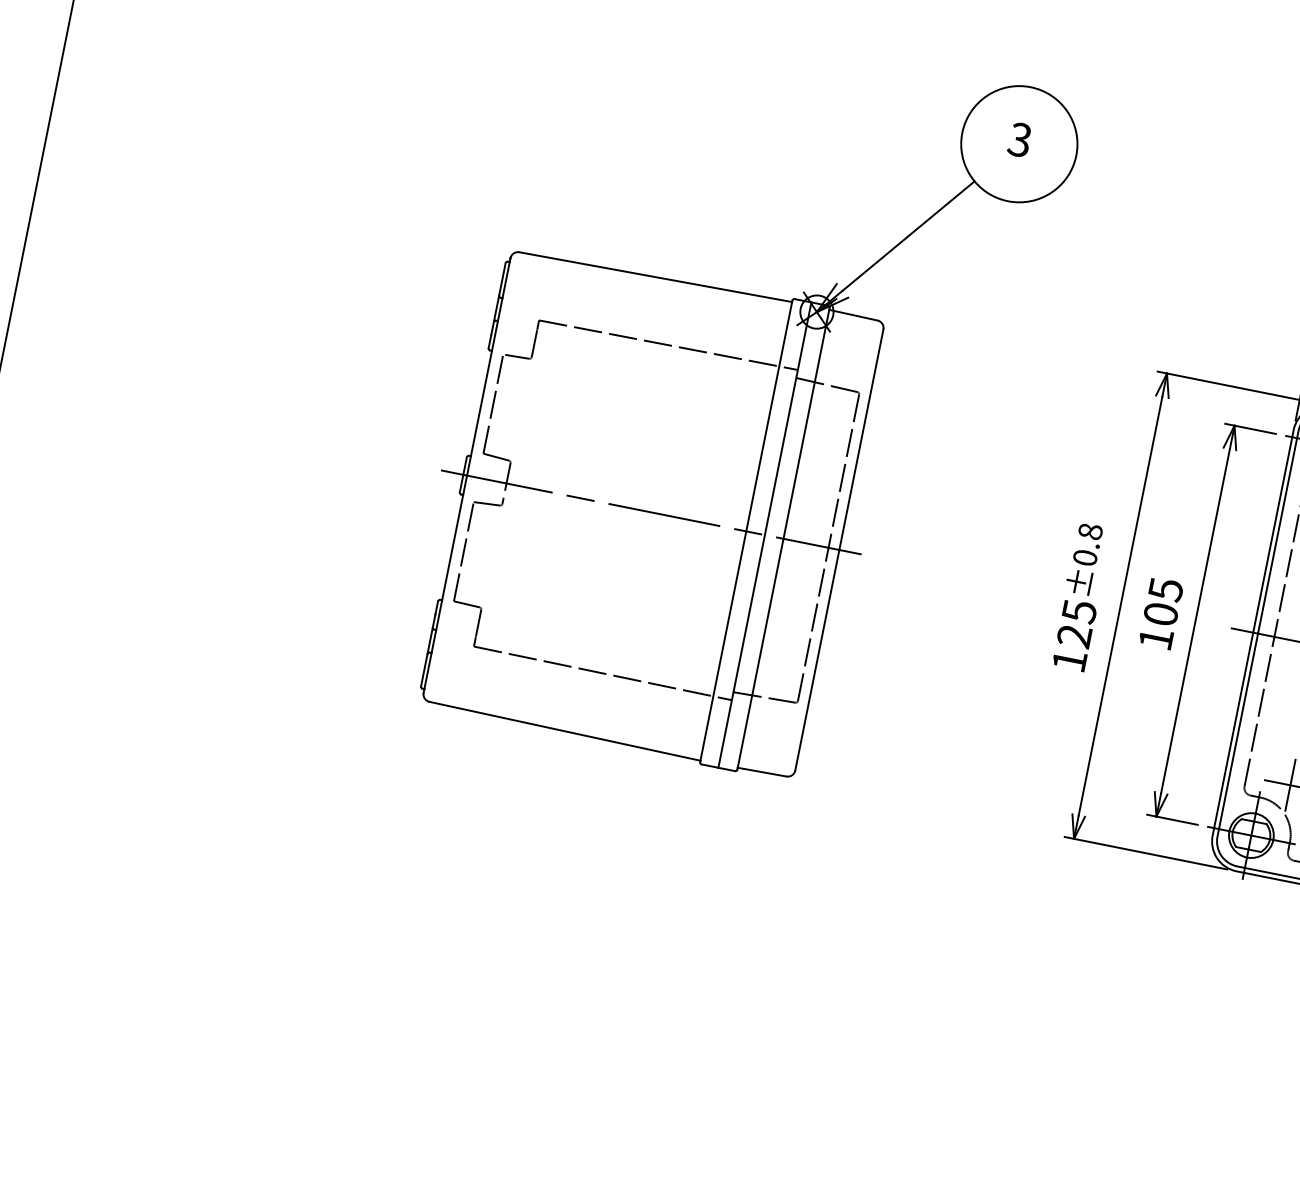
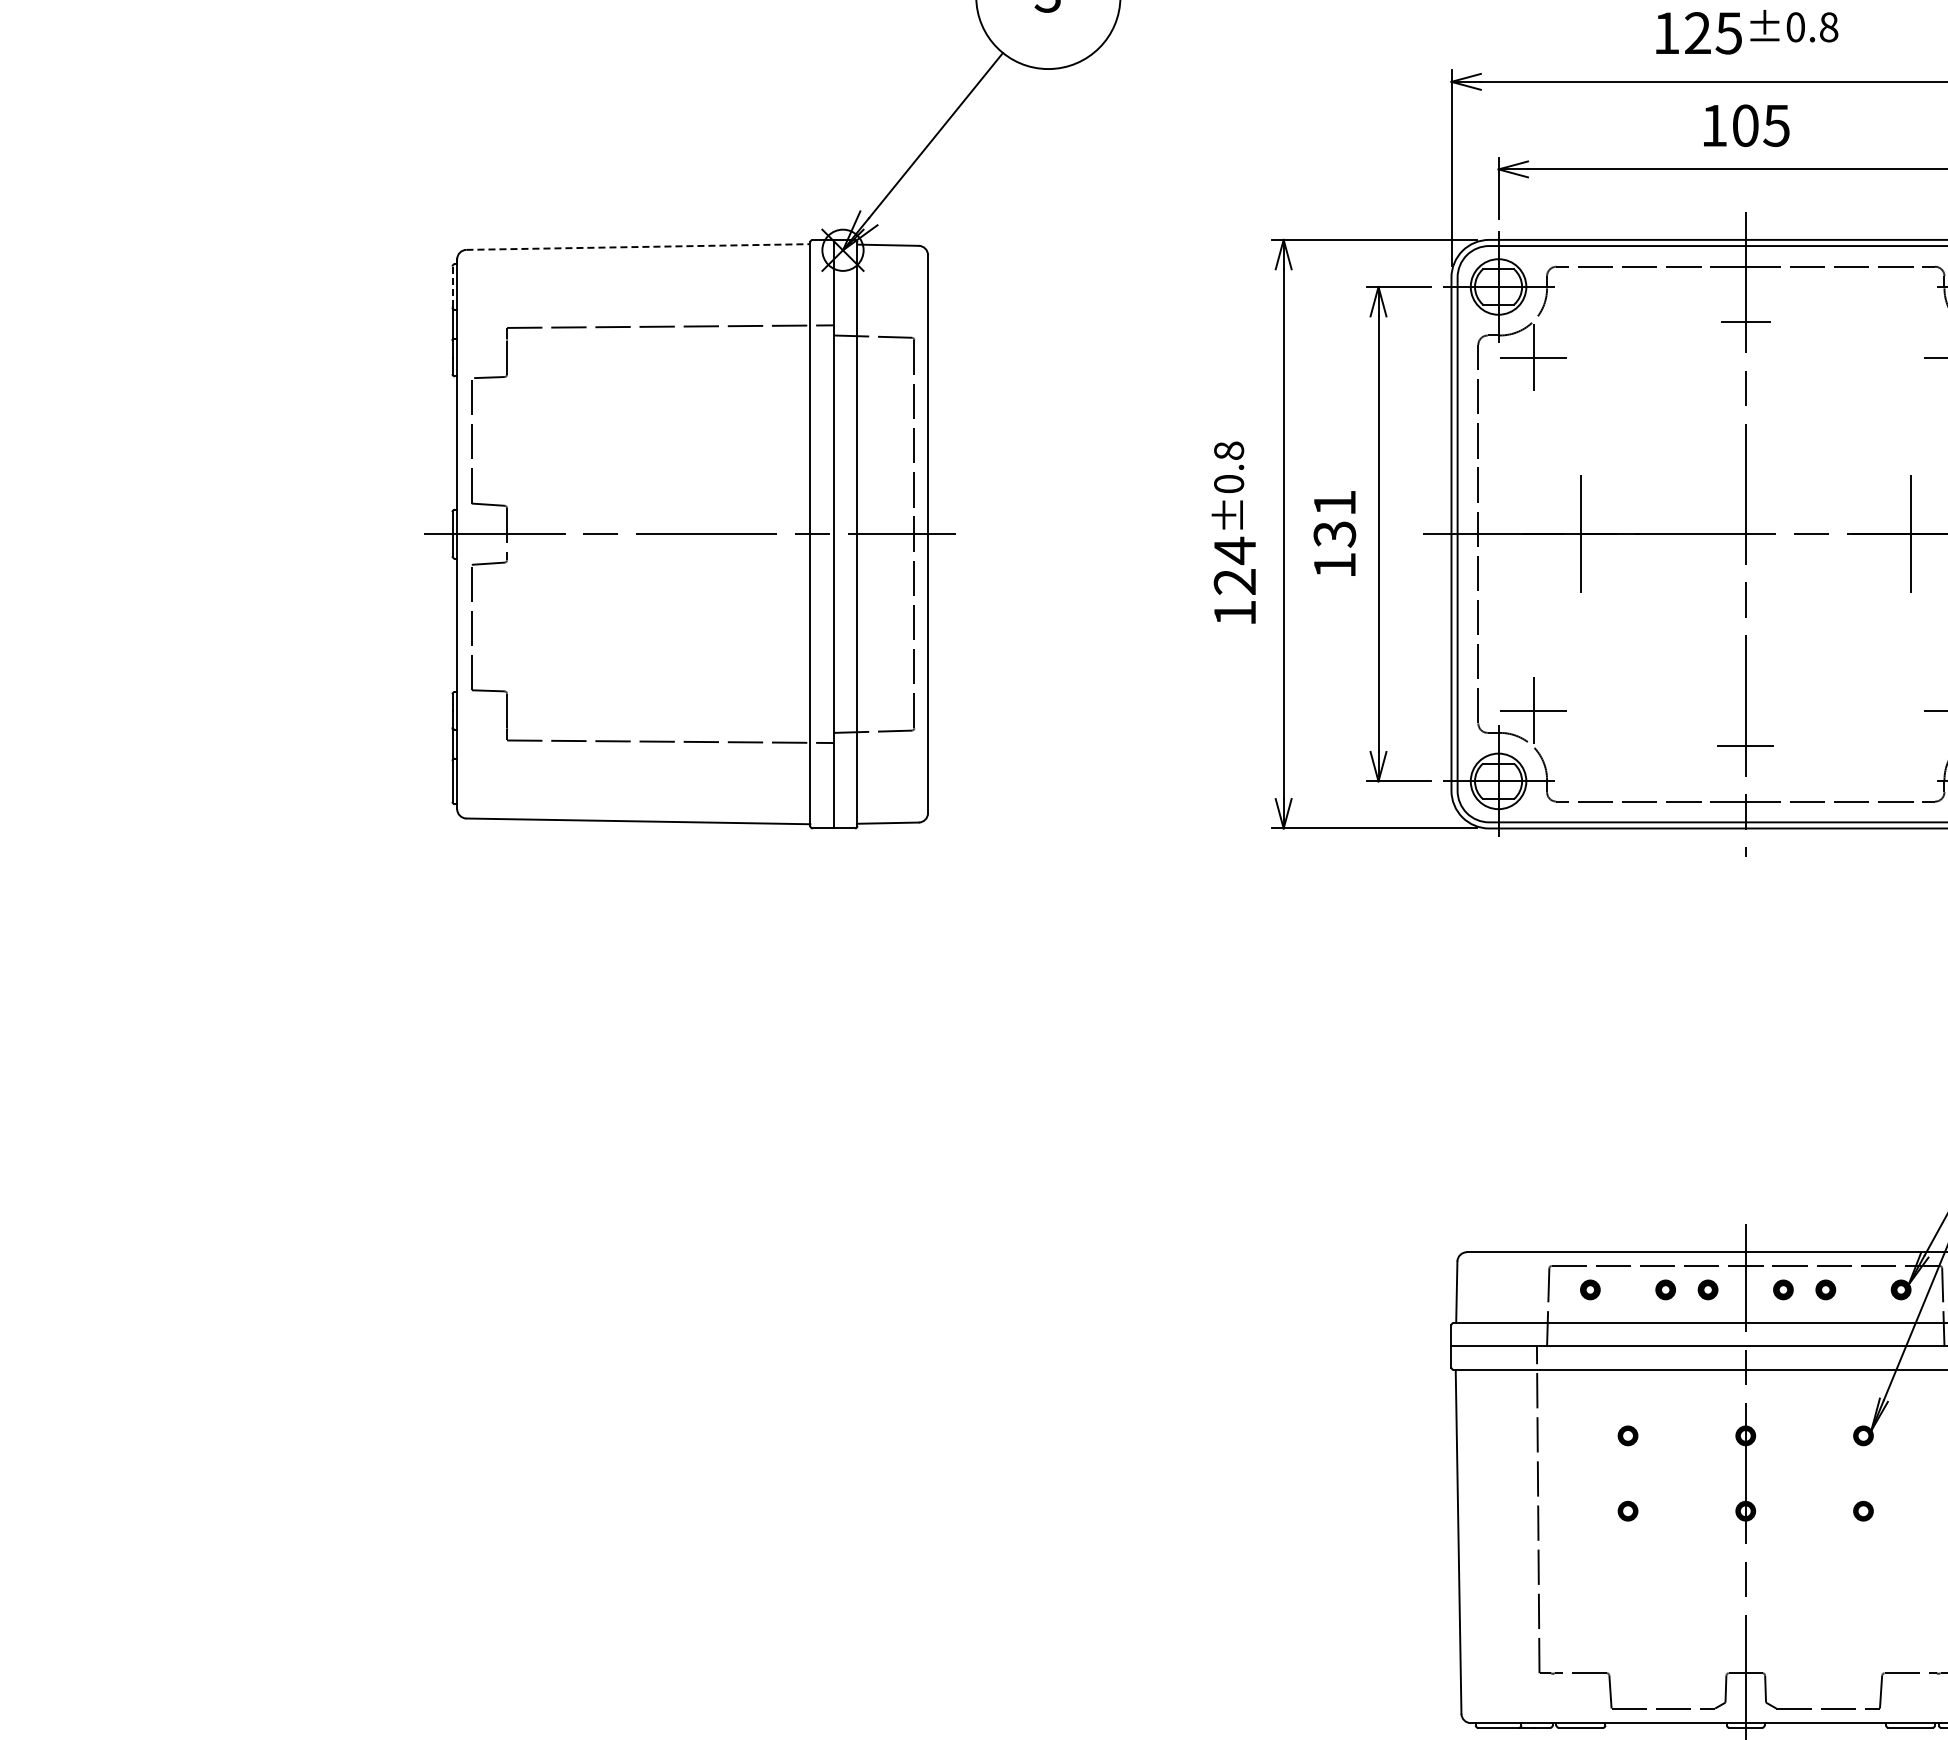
line: (655, 277) -> (638, 247), solid -> dashed
line: (502, 279) -> (452, 286), solid -> dashed
text: (1163, 601) -> (1334, 518), 105 -> 131
text: (1079, 611) -> (1235, 550), 125 -> 124

